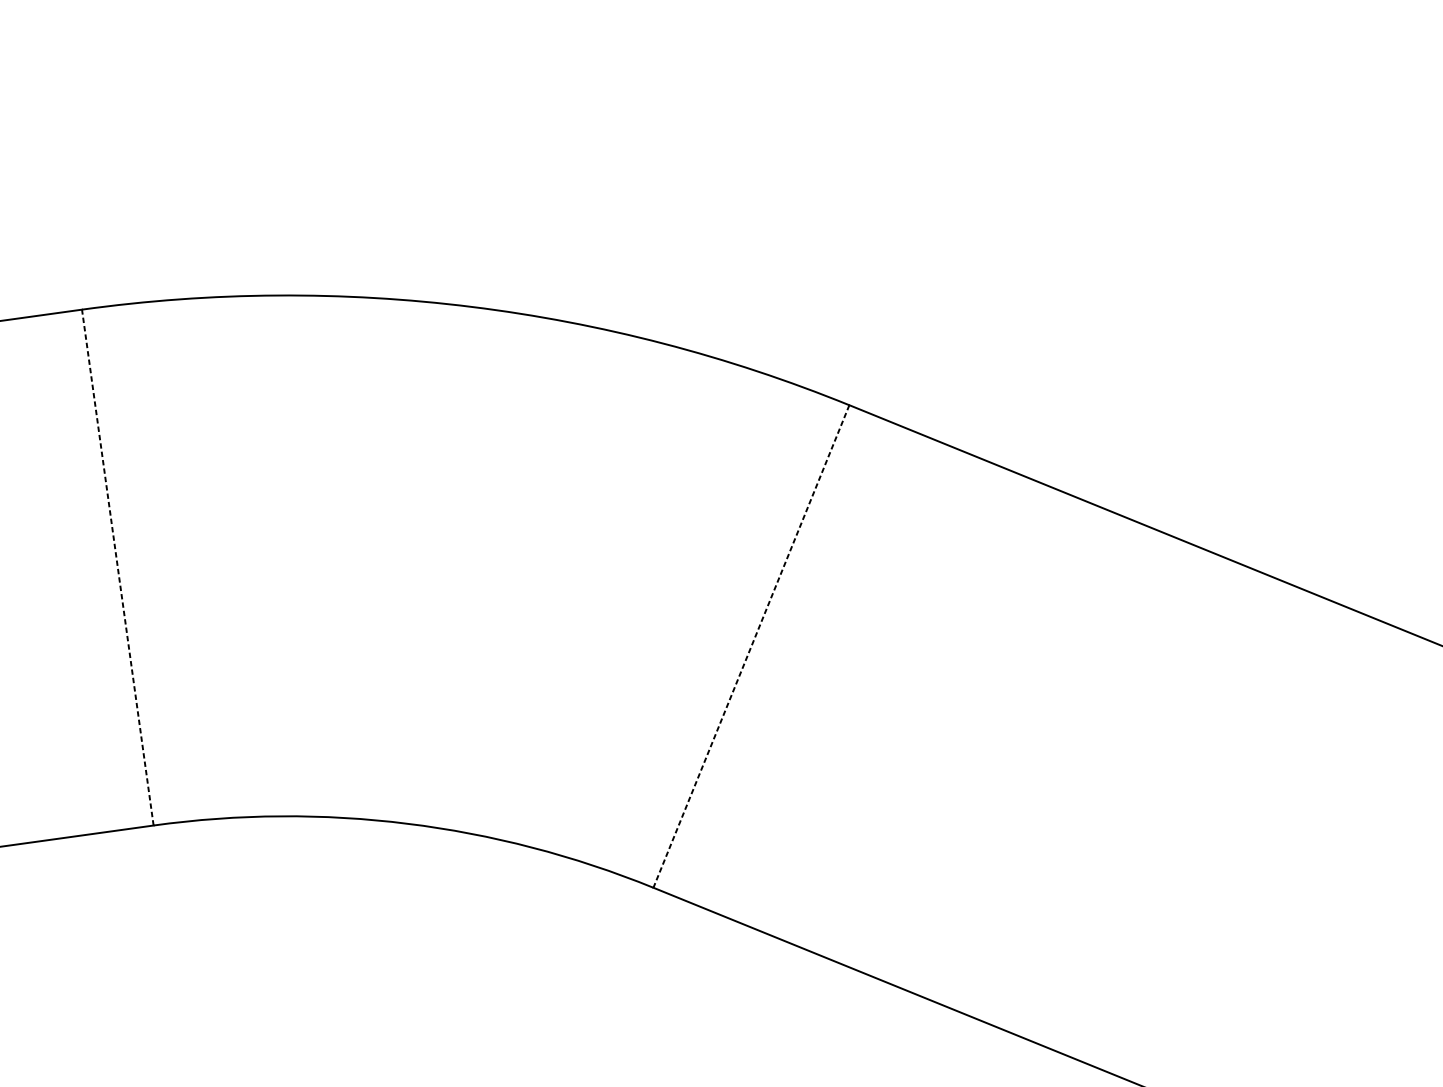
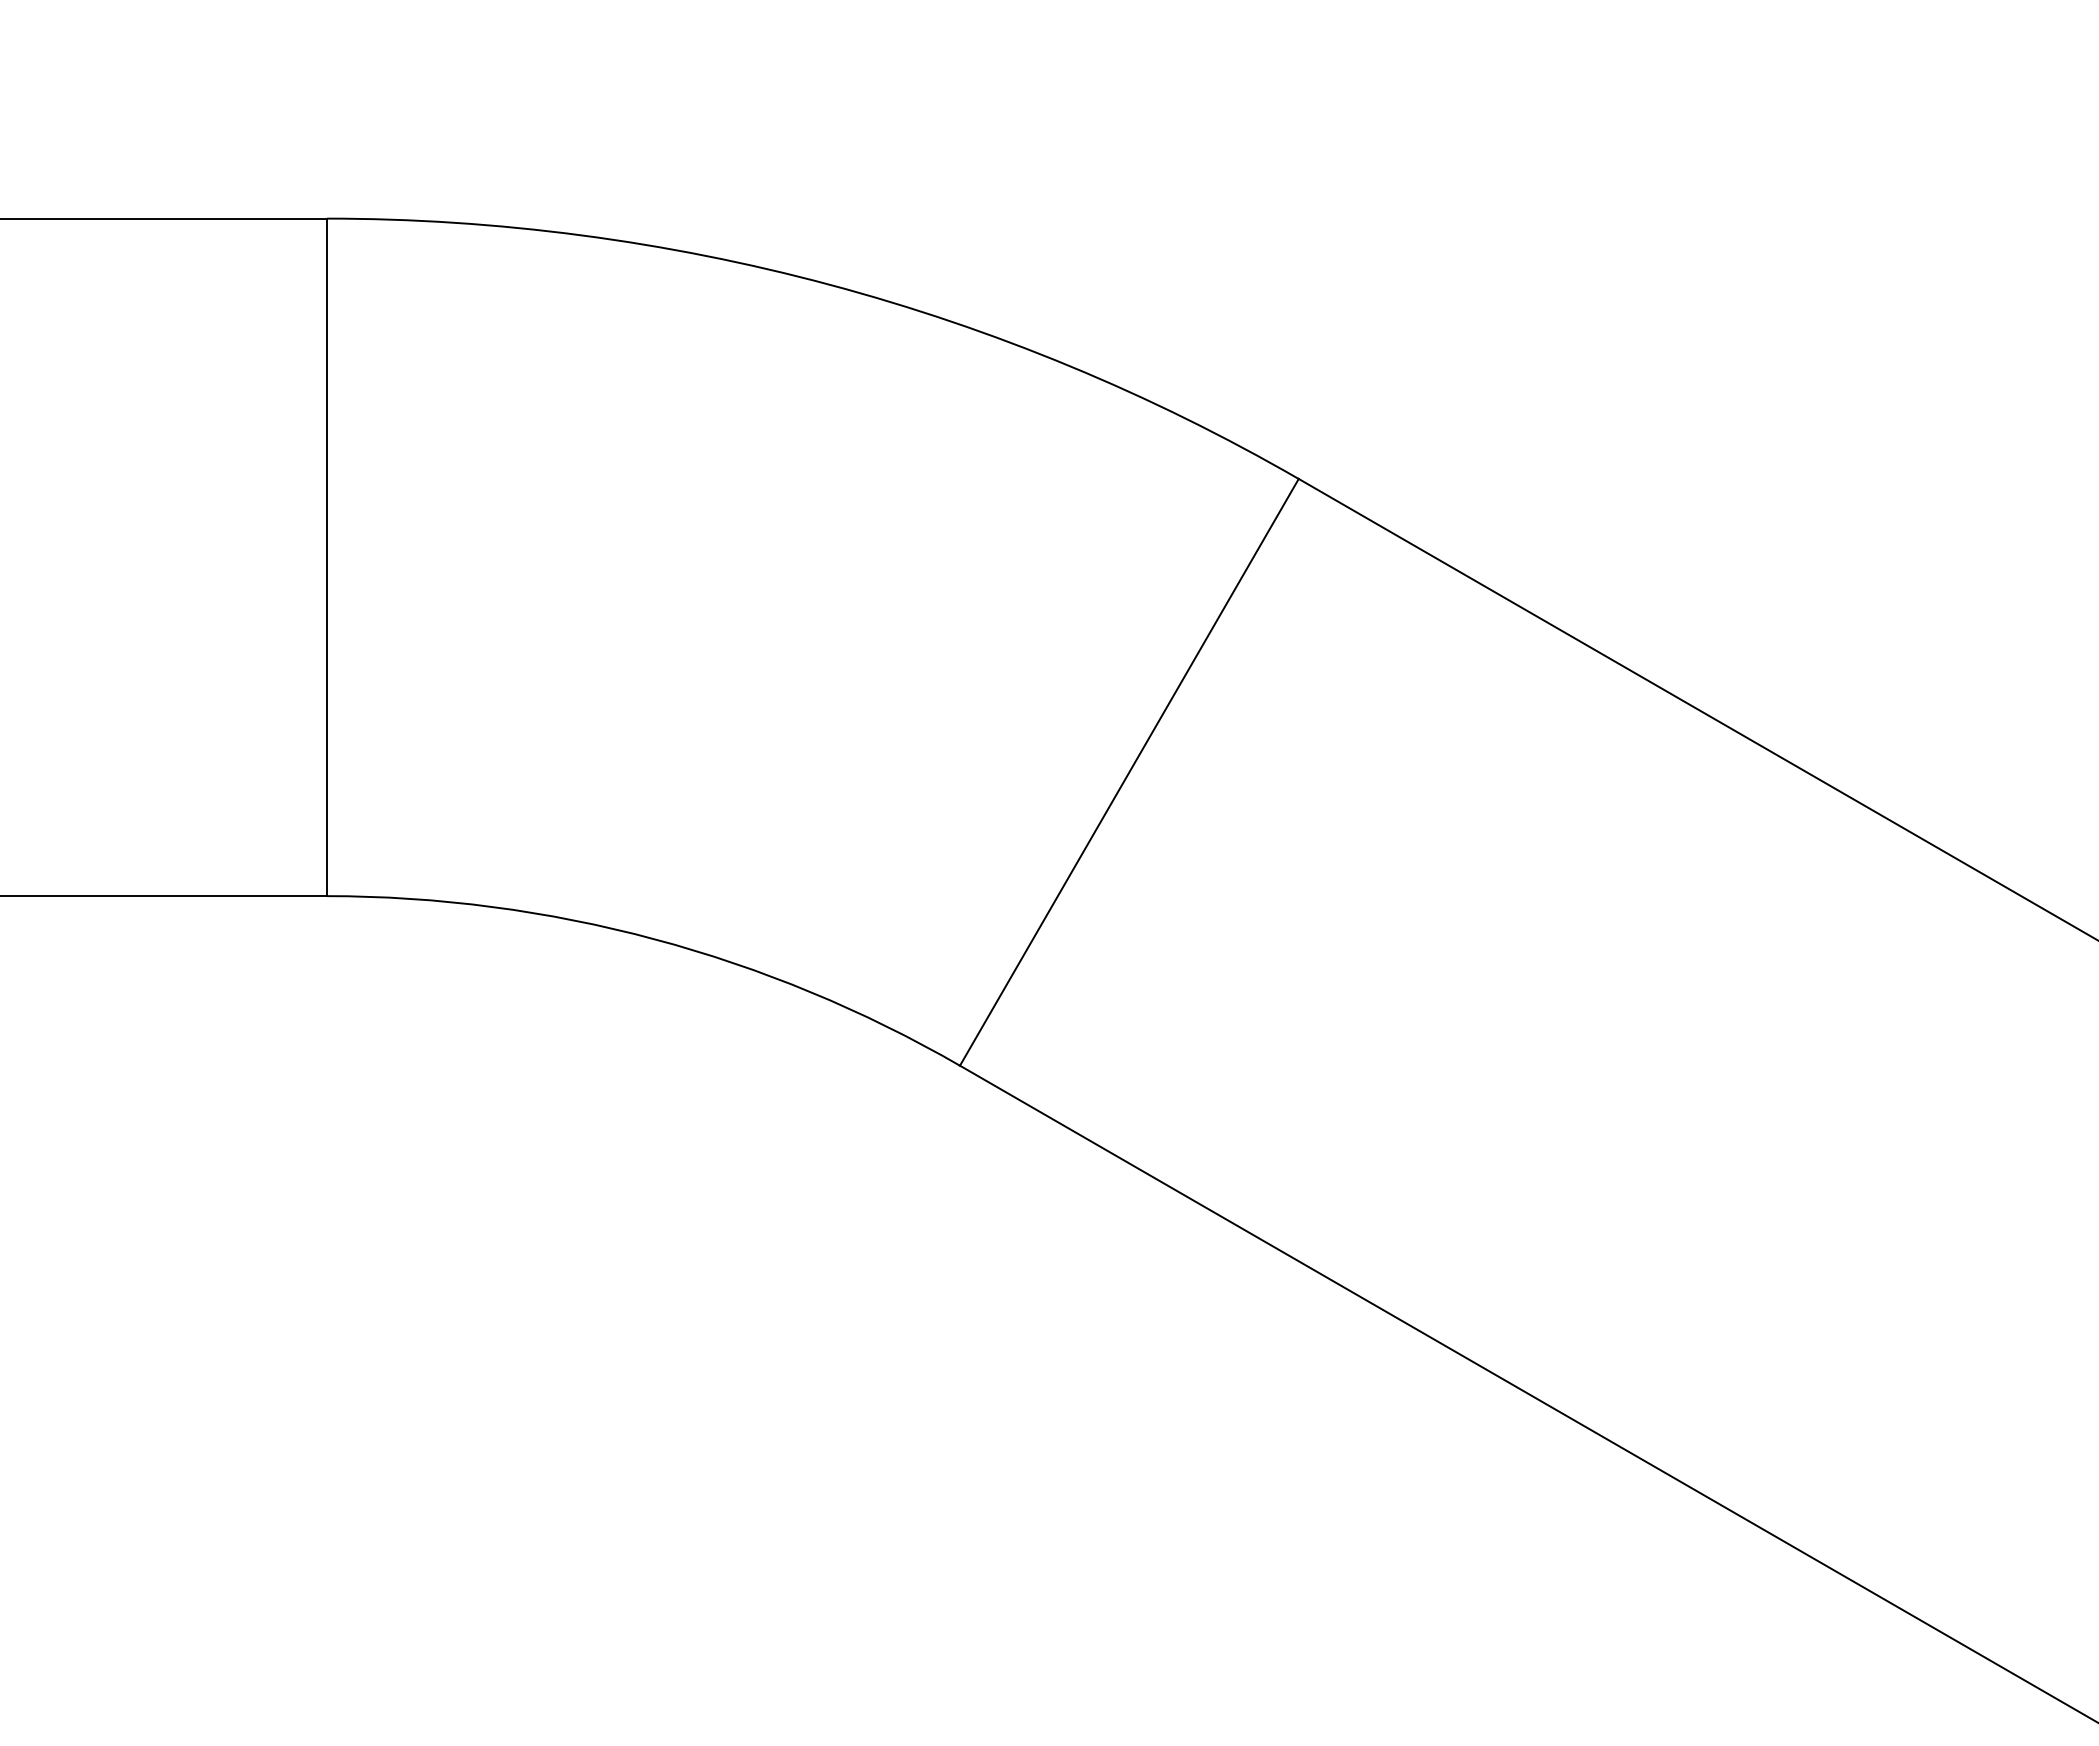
line: (118, 567) -> (327, 557), dashed -> solid
line: (751, 646) -> (1129, 772), dashed -> solid

